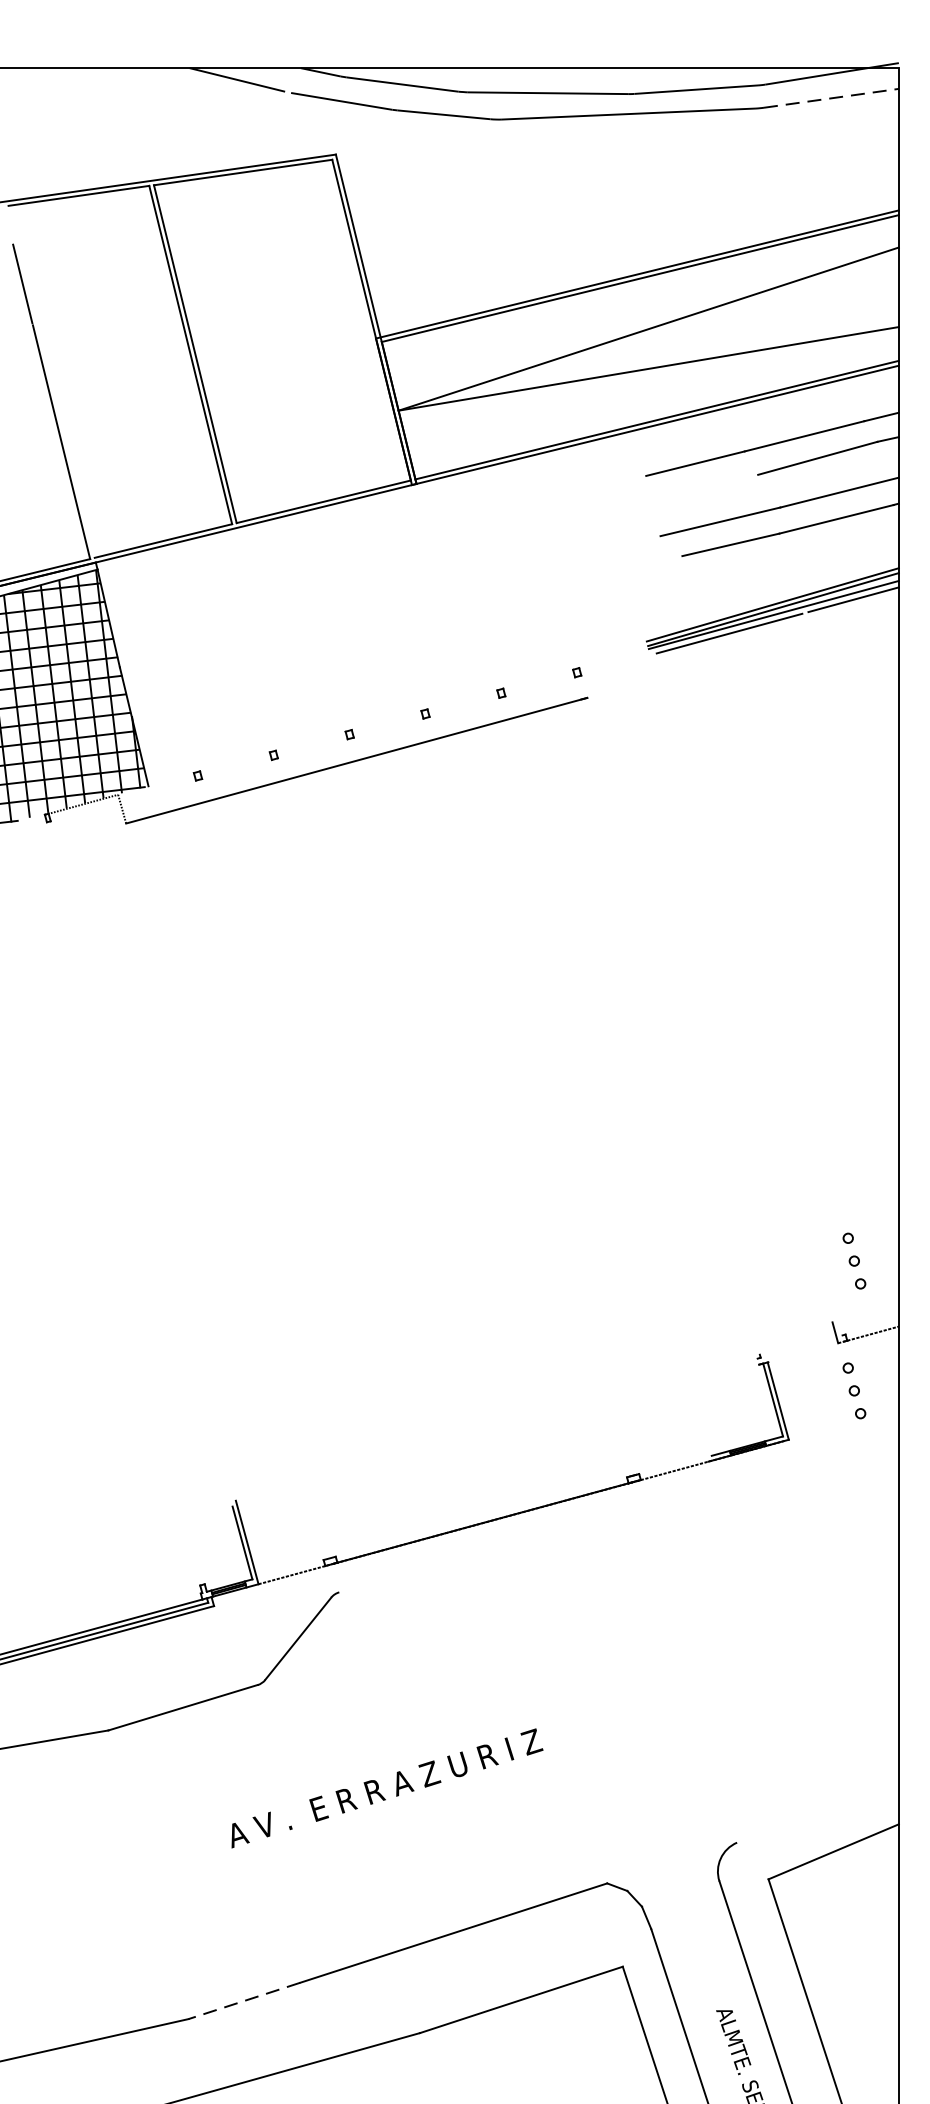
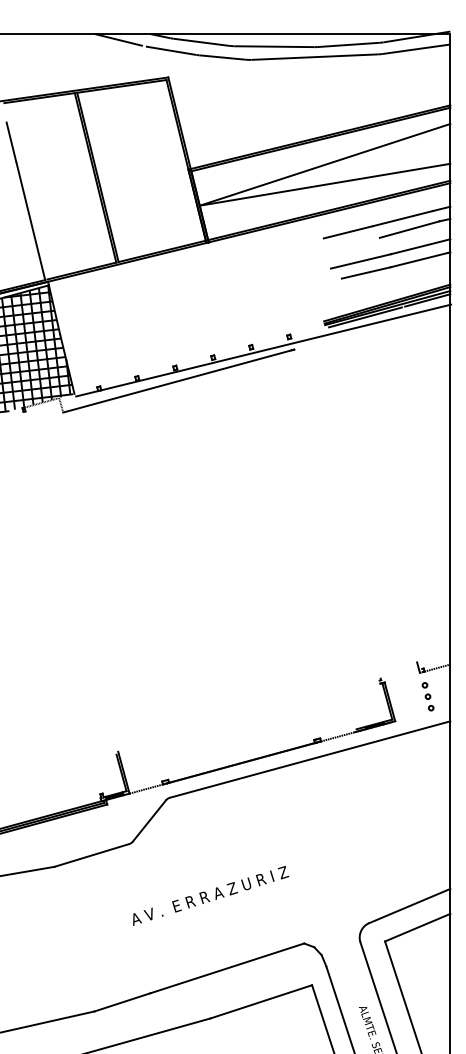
line: (833, 98) -> (417, 49), dashed -> solid
line: (525, 699) -> (263, 350), added
part: (853, 1260) -> (427, 631), removed
line: (619, 1516) -> (310, 759), added
text: (388, 1787) -> (211, 895), moved
line: (817, 1807) -> (409, 905), added
line: (244, 2001) -> (122, 1002), dashed -> solid

